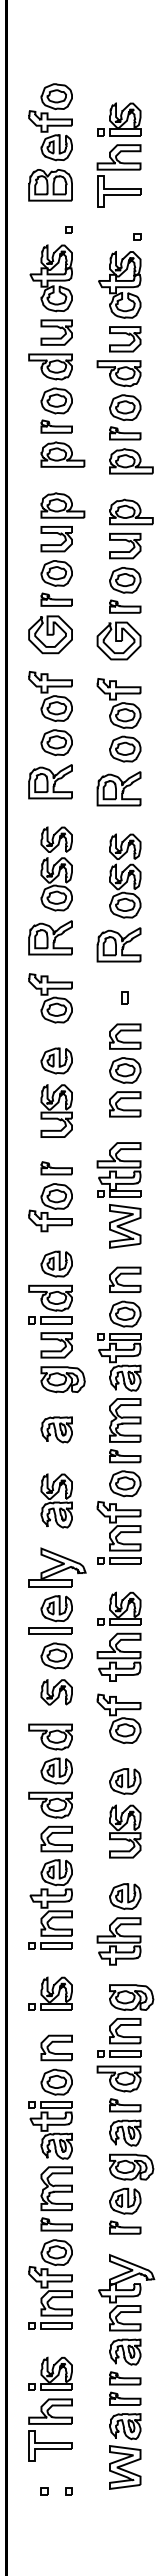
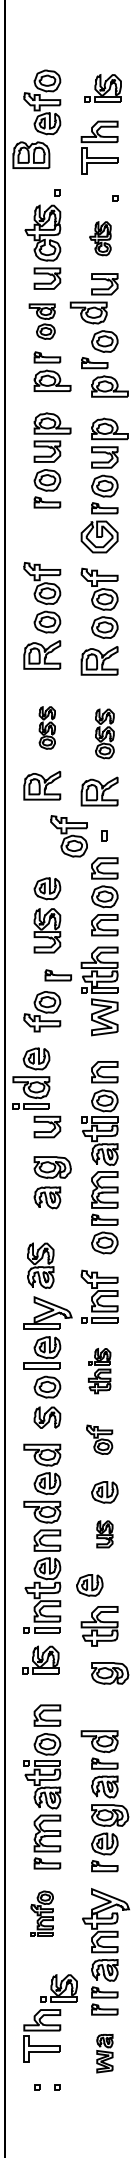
part: (119, 119) -> (103, 88), moved
part: (50, 185) -> (31, 155), moved
part: (119, 284) -> (100, 238), size x0.6
part: (118, 373) -> (88, 312), moved
part: (50, 383) -> (42, 321), size x0.7
part: (125, 433) -> (94, 363), moved
part: (50, 634) -> (42, 531), removed
part: (56, 868) -> (47, 727), size x0.6
part: (125, 875) -> (105, 733), size x0.7
part: (50, 998) -> (69, 836), moved
part: (56, 1168) -> (58, 975), moved
part: (118, 1195) -> (99, 991), moved
part: (50, 1287) -> (31, 1078), moved
part: (62, 1379) -> (52, 1167), moved
part: (56, 1500) -> (40, 1265), moved
part: (118, 1532) -> (99, 1296), moved
part: (118, 1636) -> (99, 1370), size x0.6
part: (118, 1718) -> (99, 1439), size x0.7
part: (125, 1831) -> (105, 1534), size x0.6
part: (125, 1896) -> (89, 1585), moved
part: (50, 1993) -> (40, 1659), moved
part: (119, 2037) -> (100, 1706), removed
part: (50, 2284) -> (42, 1913), size x0.6
part: (50, 2373) -> (58, 1988), moved
part: (125, 2451) -> (105, 2053), size x0.6

